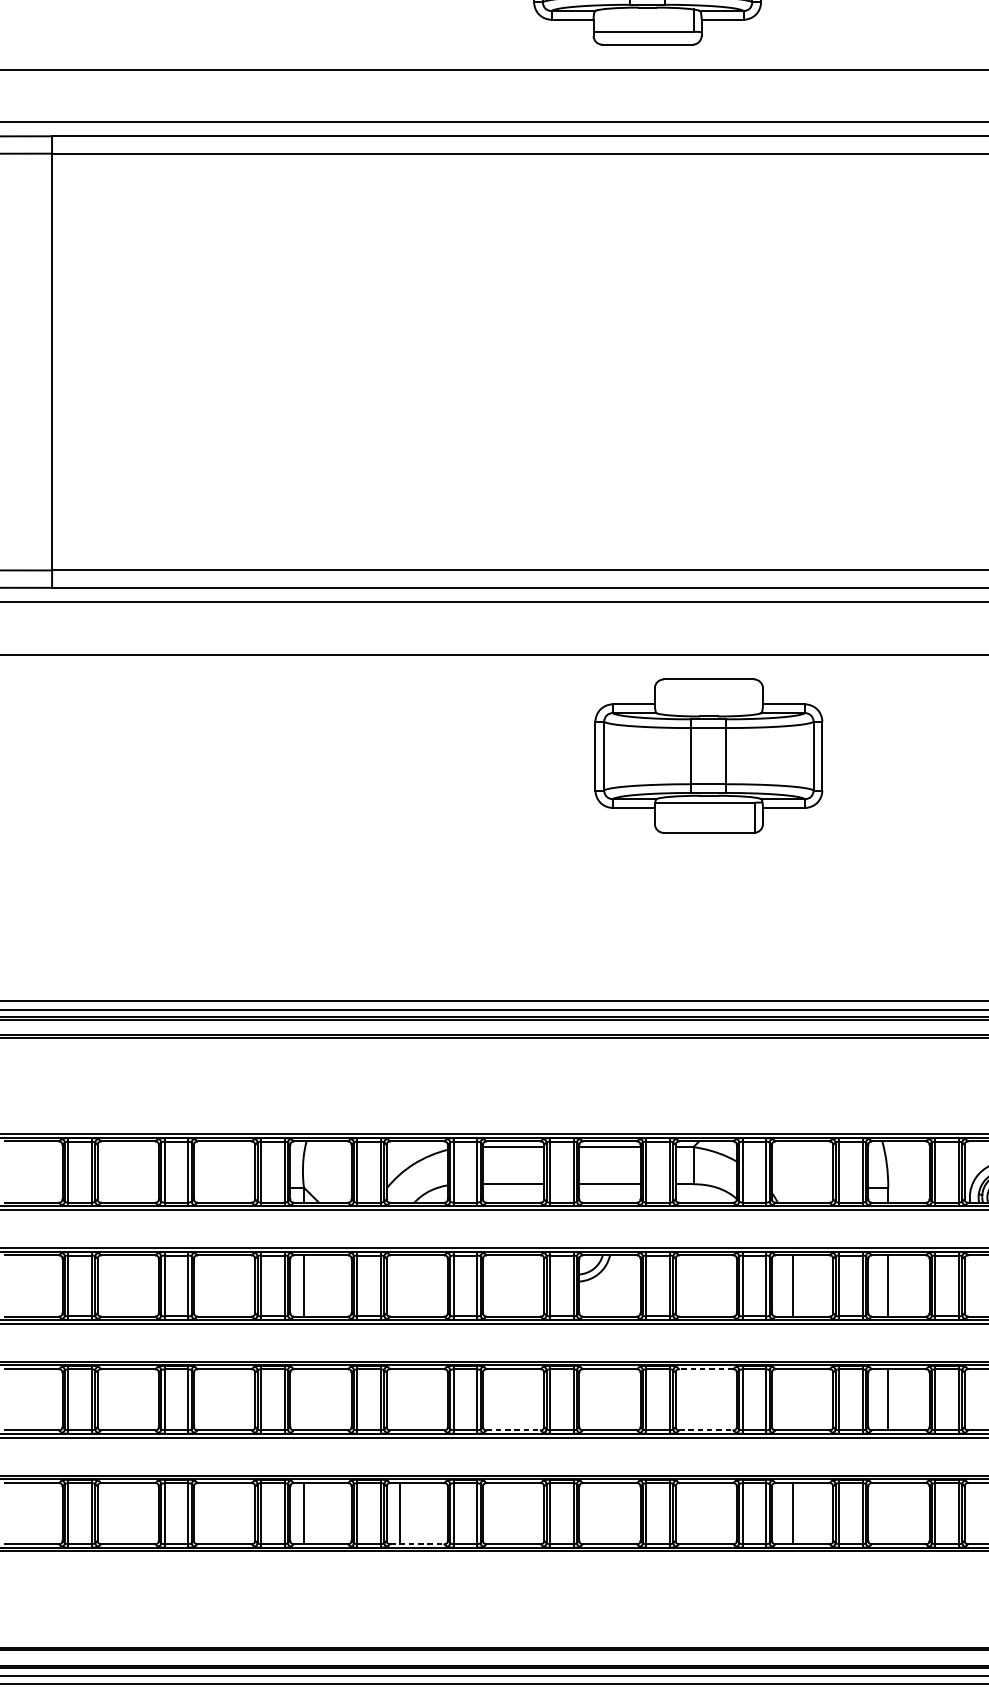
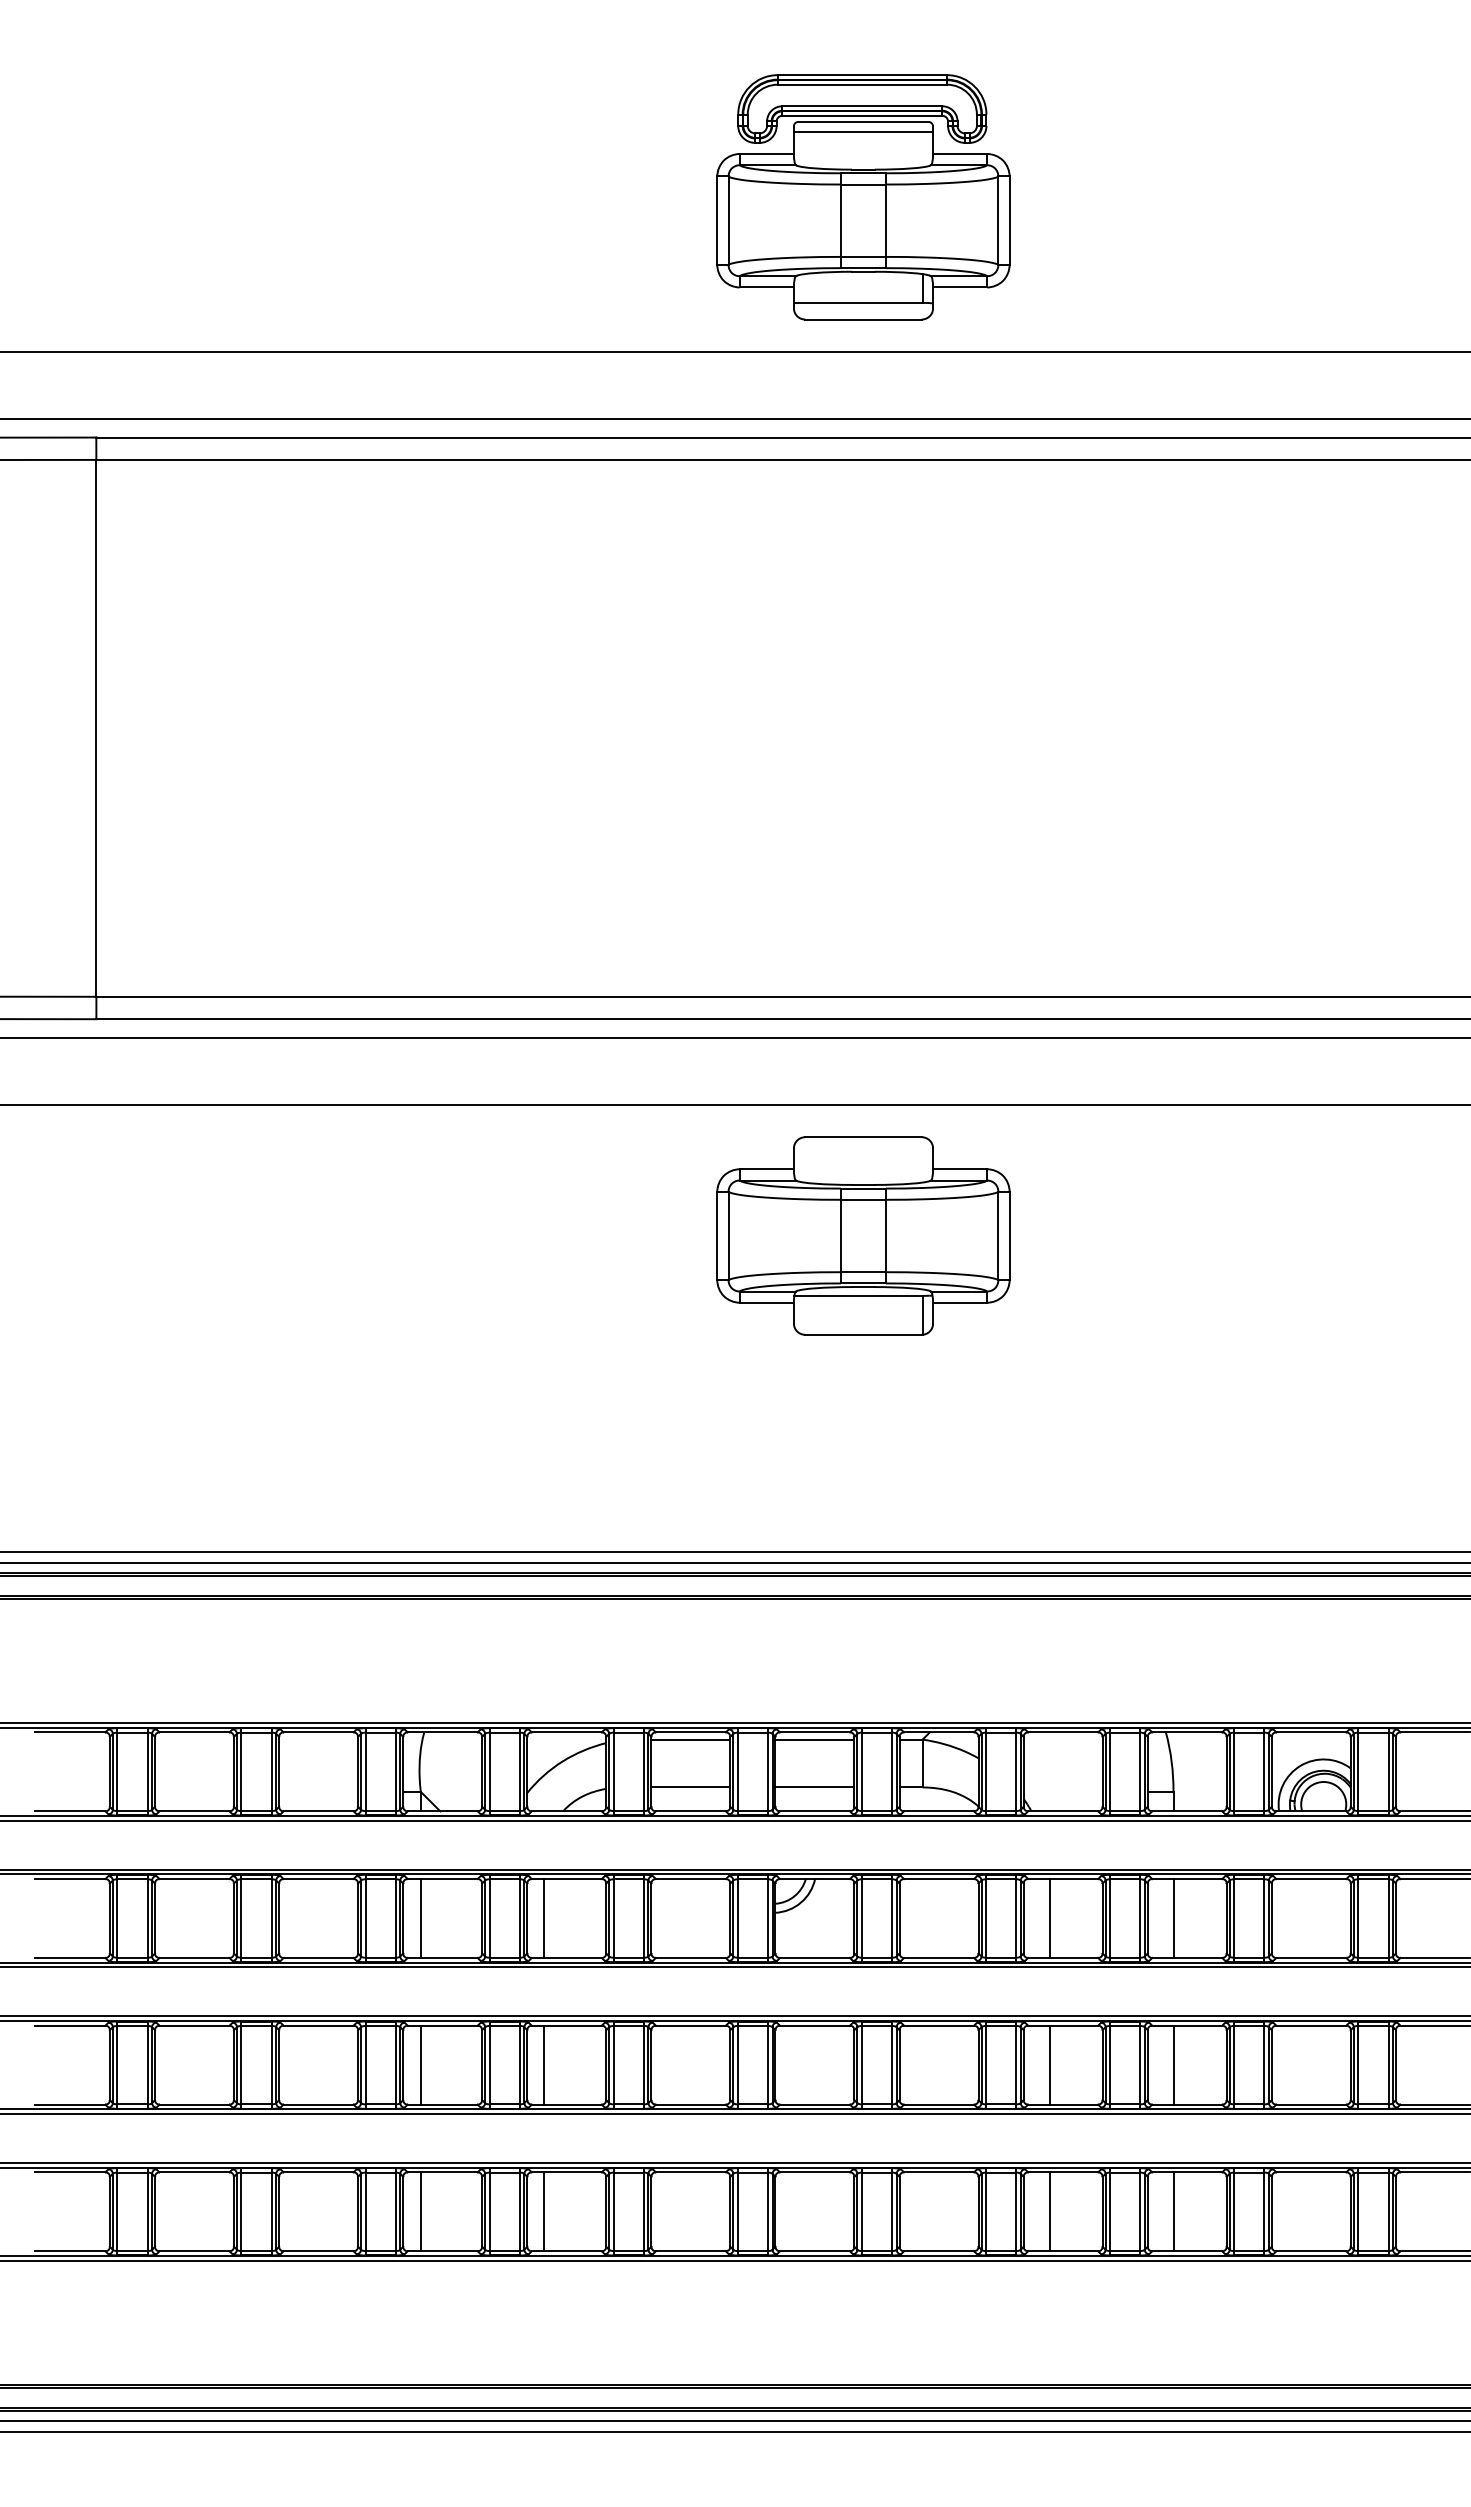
part: (708, 755) -> (863, 1235), moved
line: (399, 1285) -> (544, 1918), added
line: (705, 1369) -> (938, 2025), dashed -> solid
line: (303, 1399) -> (420, 2064), added
line: (399, 1399) -> (544, 2064), added
line: (792, 1399) -> (1050, 2064), added
line: (514, 1430) -> (691, 2104), dashed -> solid
line: (706, 1430) -> (939, 2104), dashed -> solid
line: (888, 1513) -> (1173, 2211), added
line: (417, 1544) -> (567, 2251), dashed -> solid

